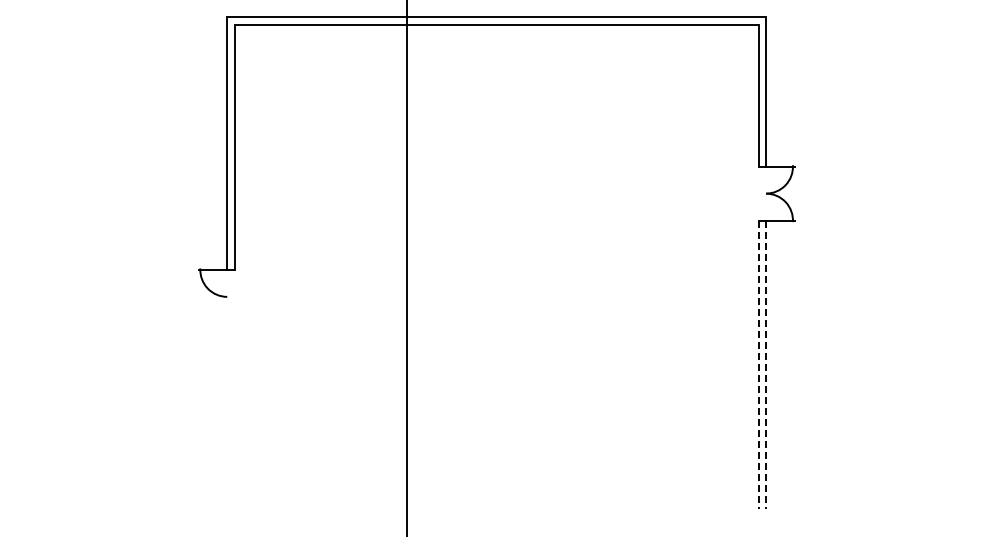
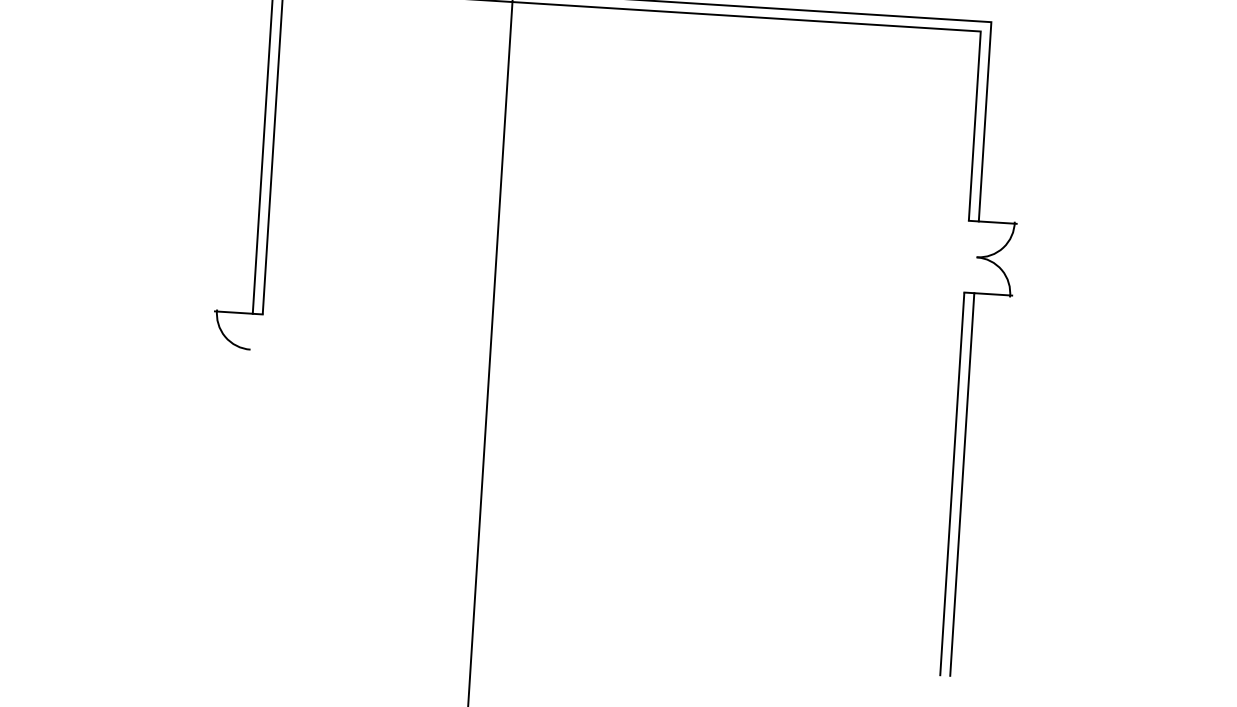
line: (758, 365) -> (952, 485), dashed -> solid
line: (766, 365) -> (962, 486), dashed -> solid

